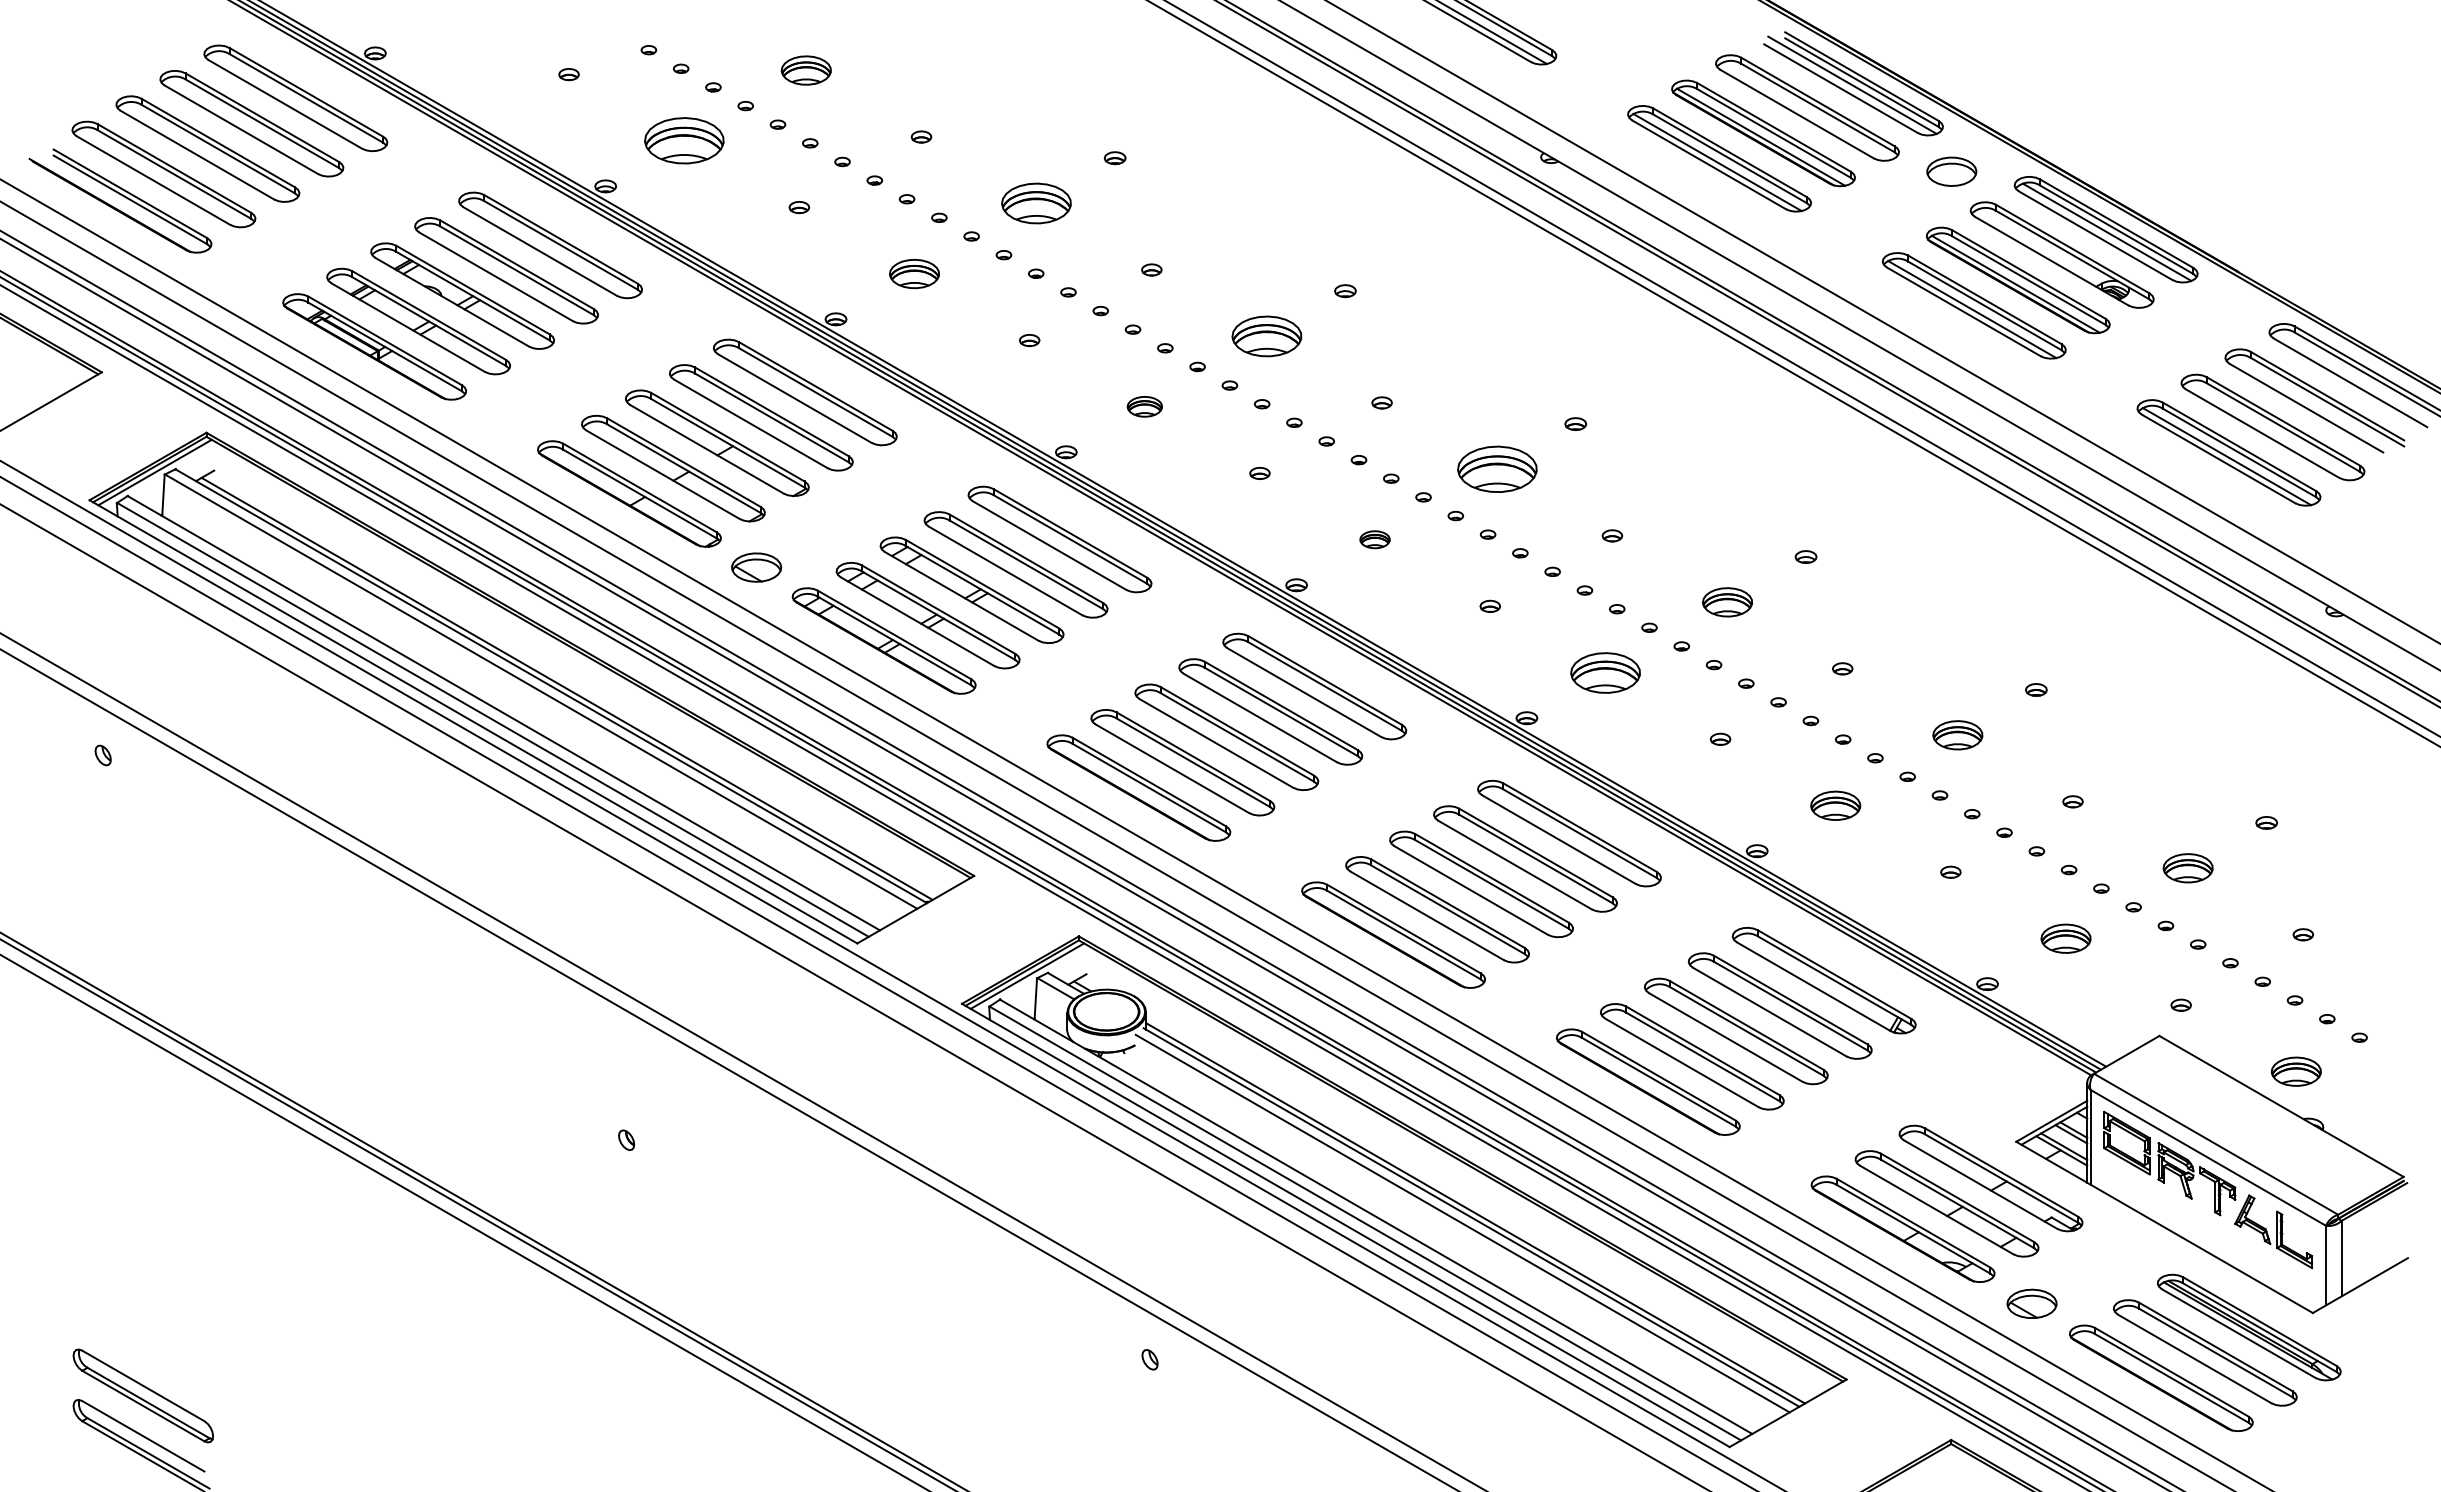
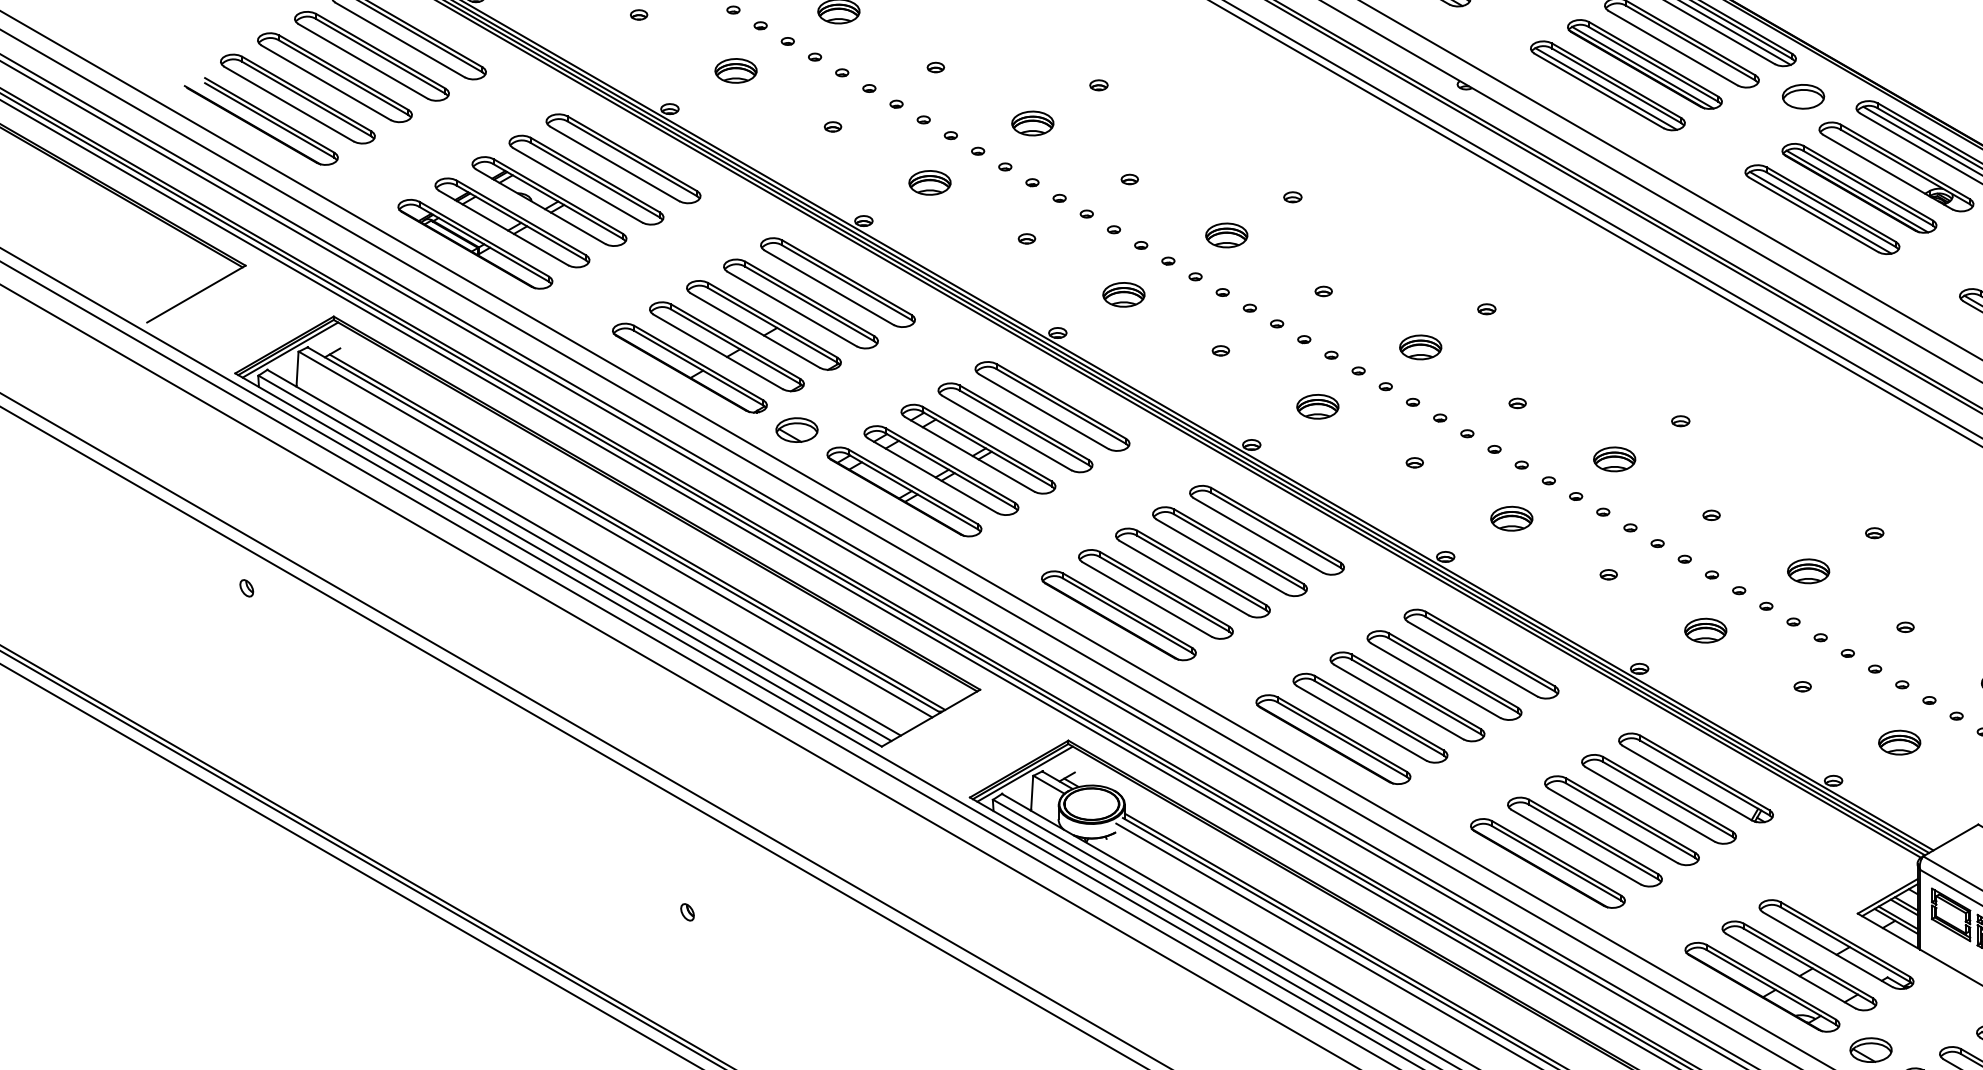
part: (683, 141) -> (735, 71), size x0.62
part: (1036, 203) -> (1032, 123), size x0.71
part: (1266, 336) -> (1226, 235), size x0.71
part: (1144, 406) -> (1123, 294), size x1.43
part: (1496, 469) -> (1420, 347), size x0.62
part: (1374, 539) -> (1317, 406), size x1.67
part: (1604, 672) -> (1511, 518), size x0.71

